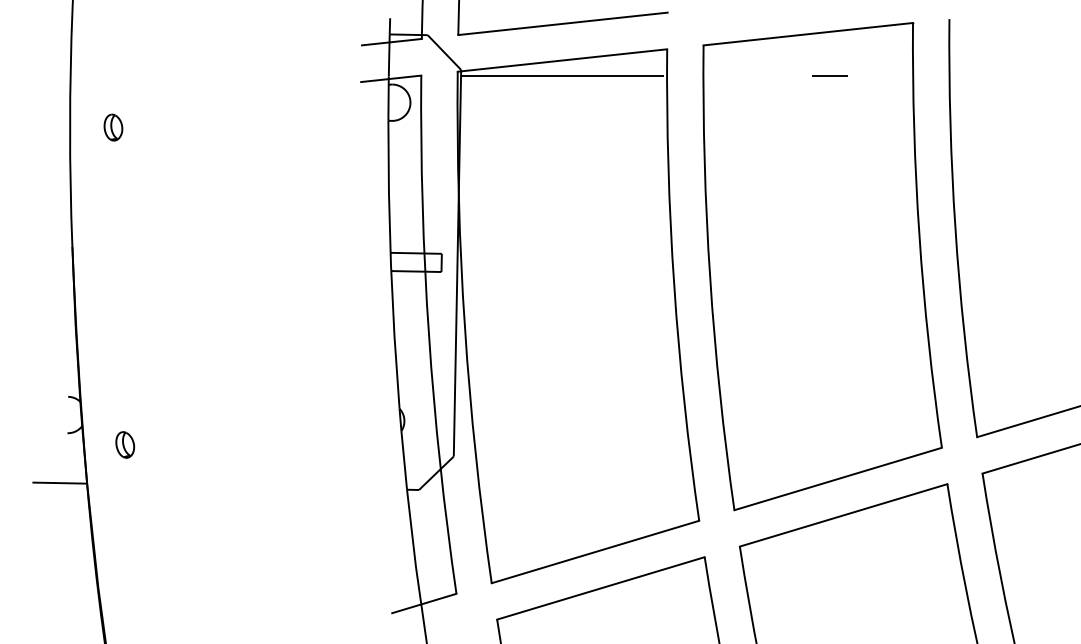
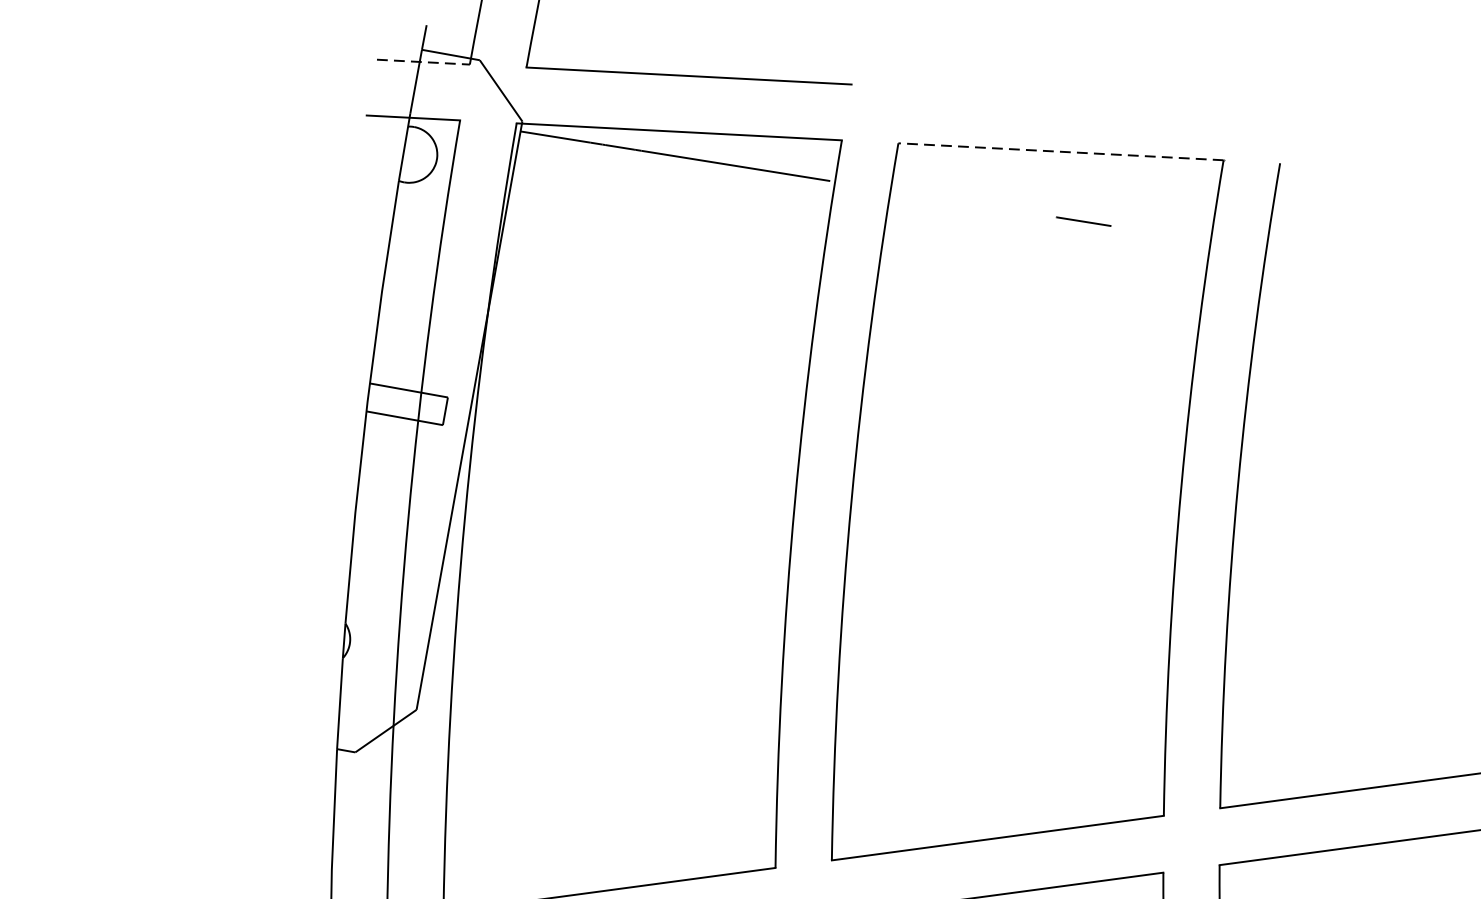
line: (807, 34) -> (1059, 152), solid -> dashed
line: (392, 42) -> (424, 62), solid -> dashed

